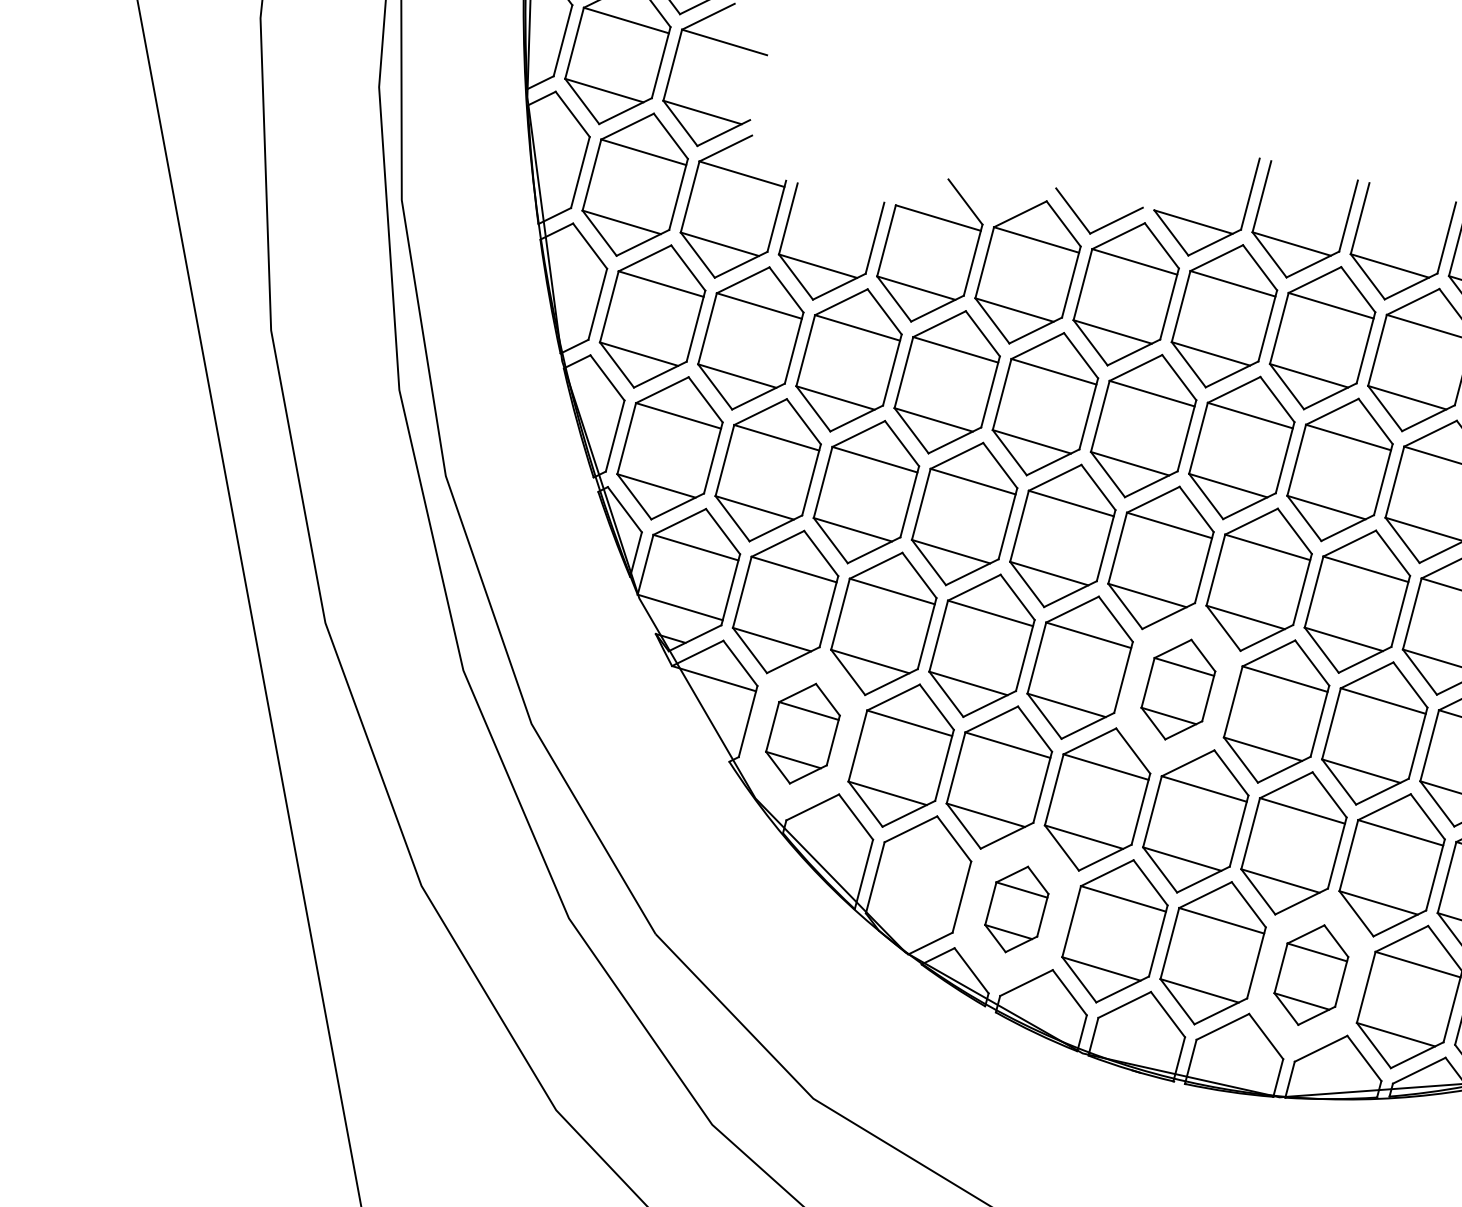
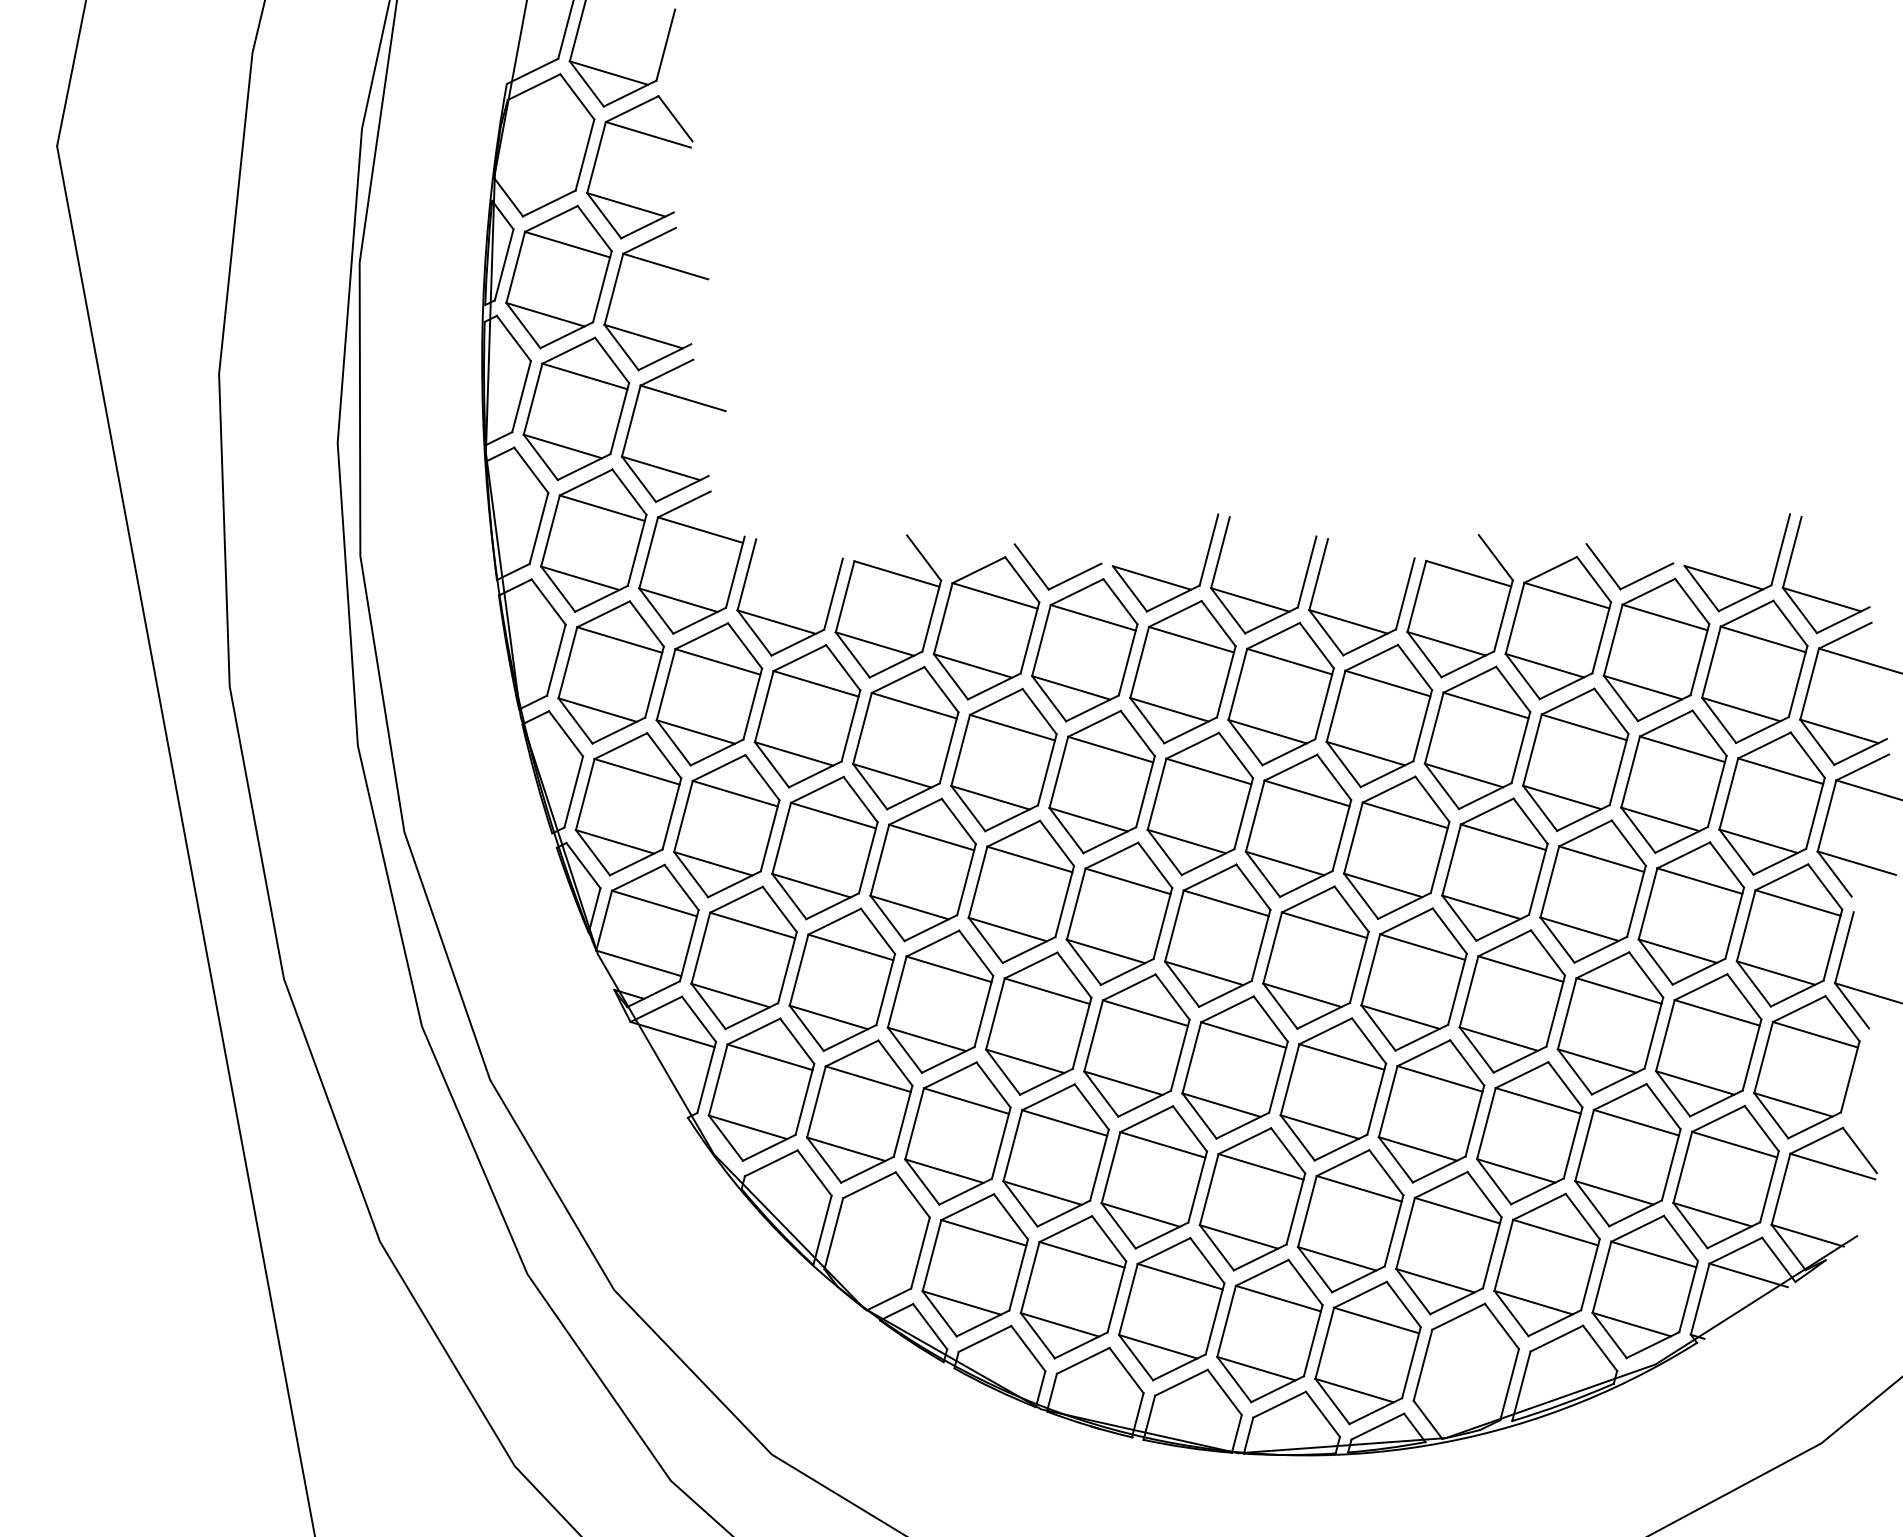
part: (1177, 689) -> (1136, 1045), size x1.43
part: (802, 733) -> (761, 1089), size x1.43
part: (1016, 909) -> (975, 1265), size x1.67
part: (1310, 974) -> (1269, 1330), size x1.43

